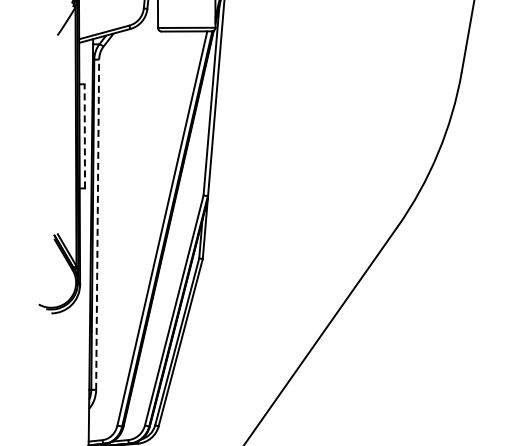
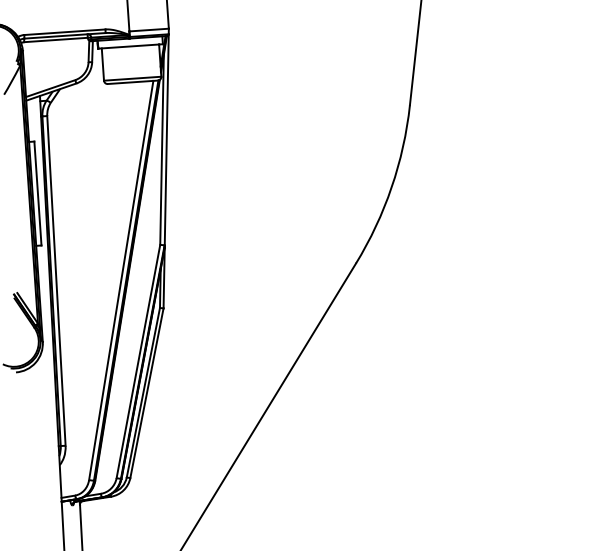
line: (84, 136) -> (37, 193), dashed -> solid
line: (97, 224) -> (56, 280), dashed -> solid

